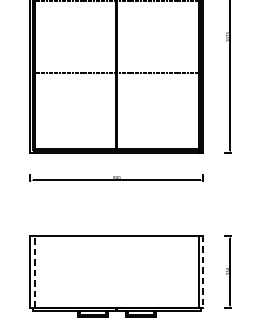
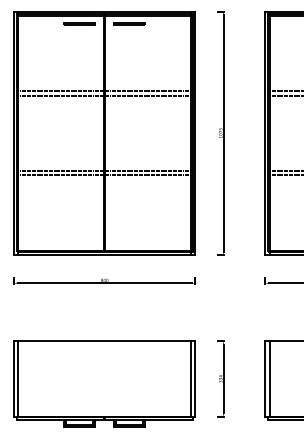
line: (116, 77) -> (104, 175), added
line: (34, 272) -> (18, 379), dashed -> solid
line: (203, 272) -> (195, 379), dashed -> solid

